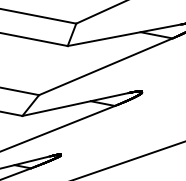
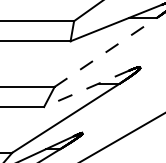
line: (105, 66) -> (105, 52), solid -> dashed
line: (75, 105) -> (86, 89), solid -> dashed

